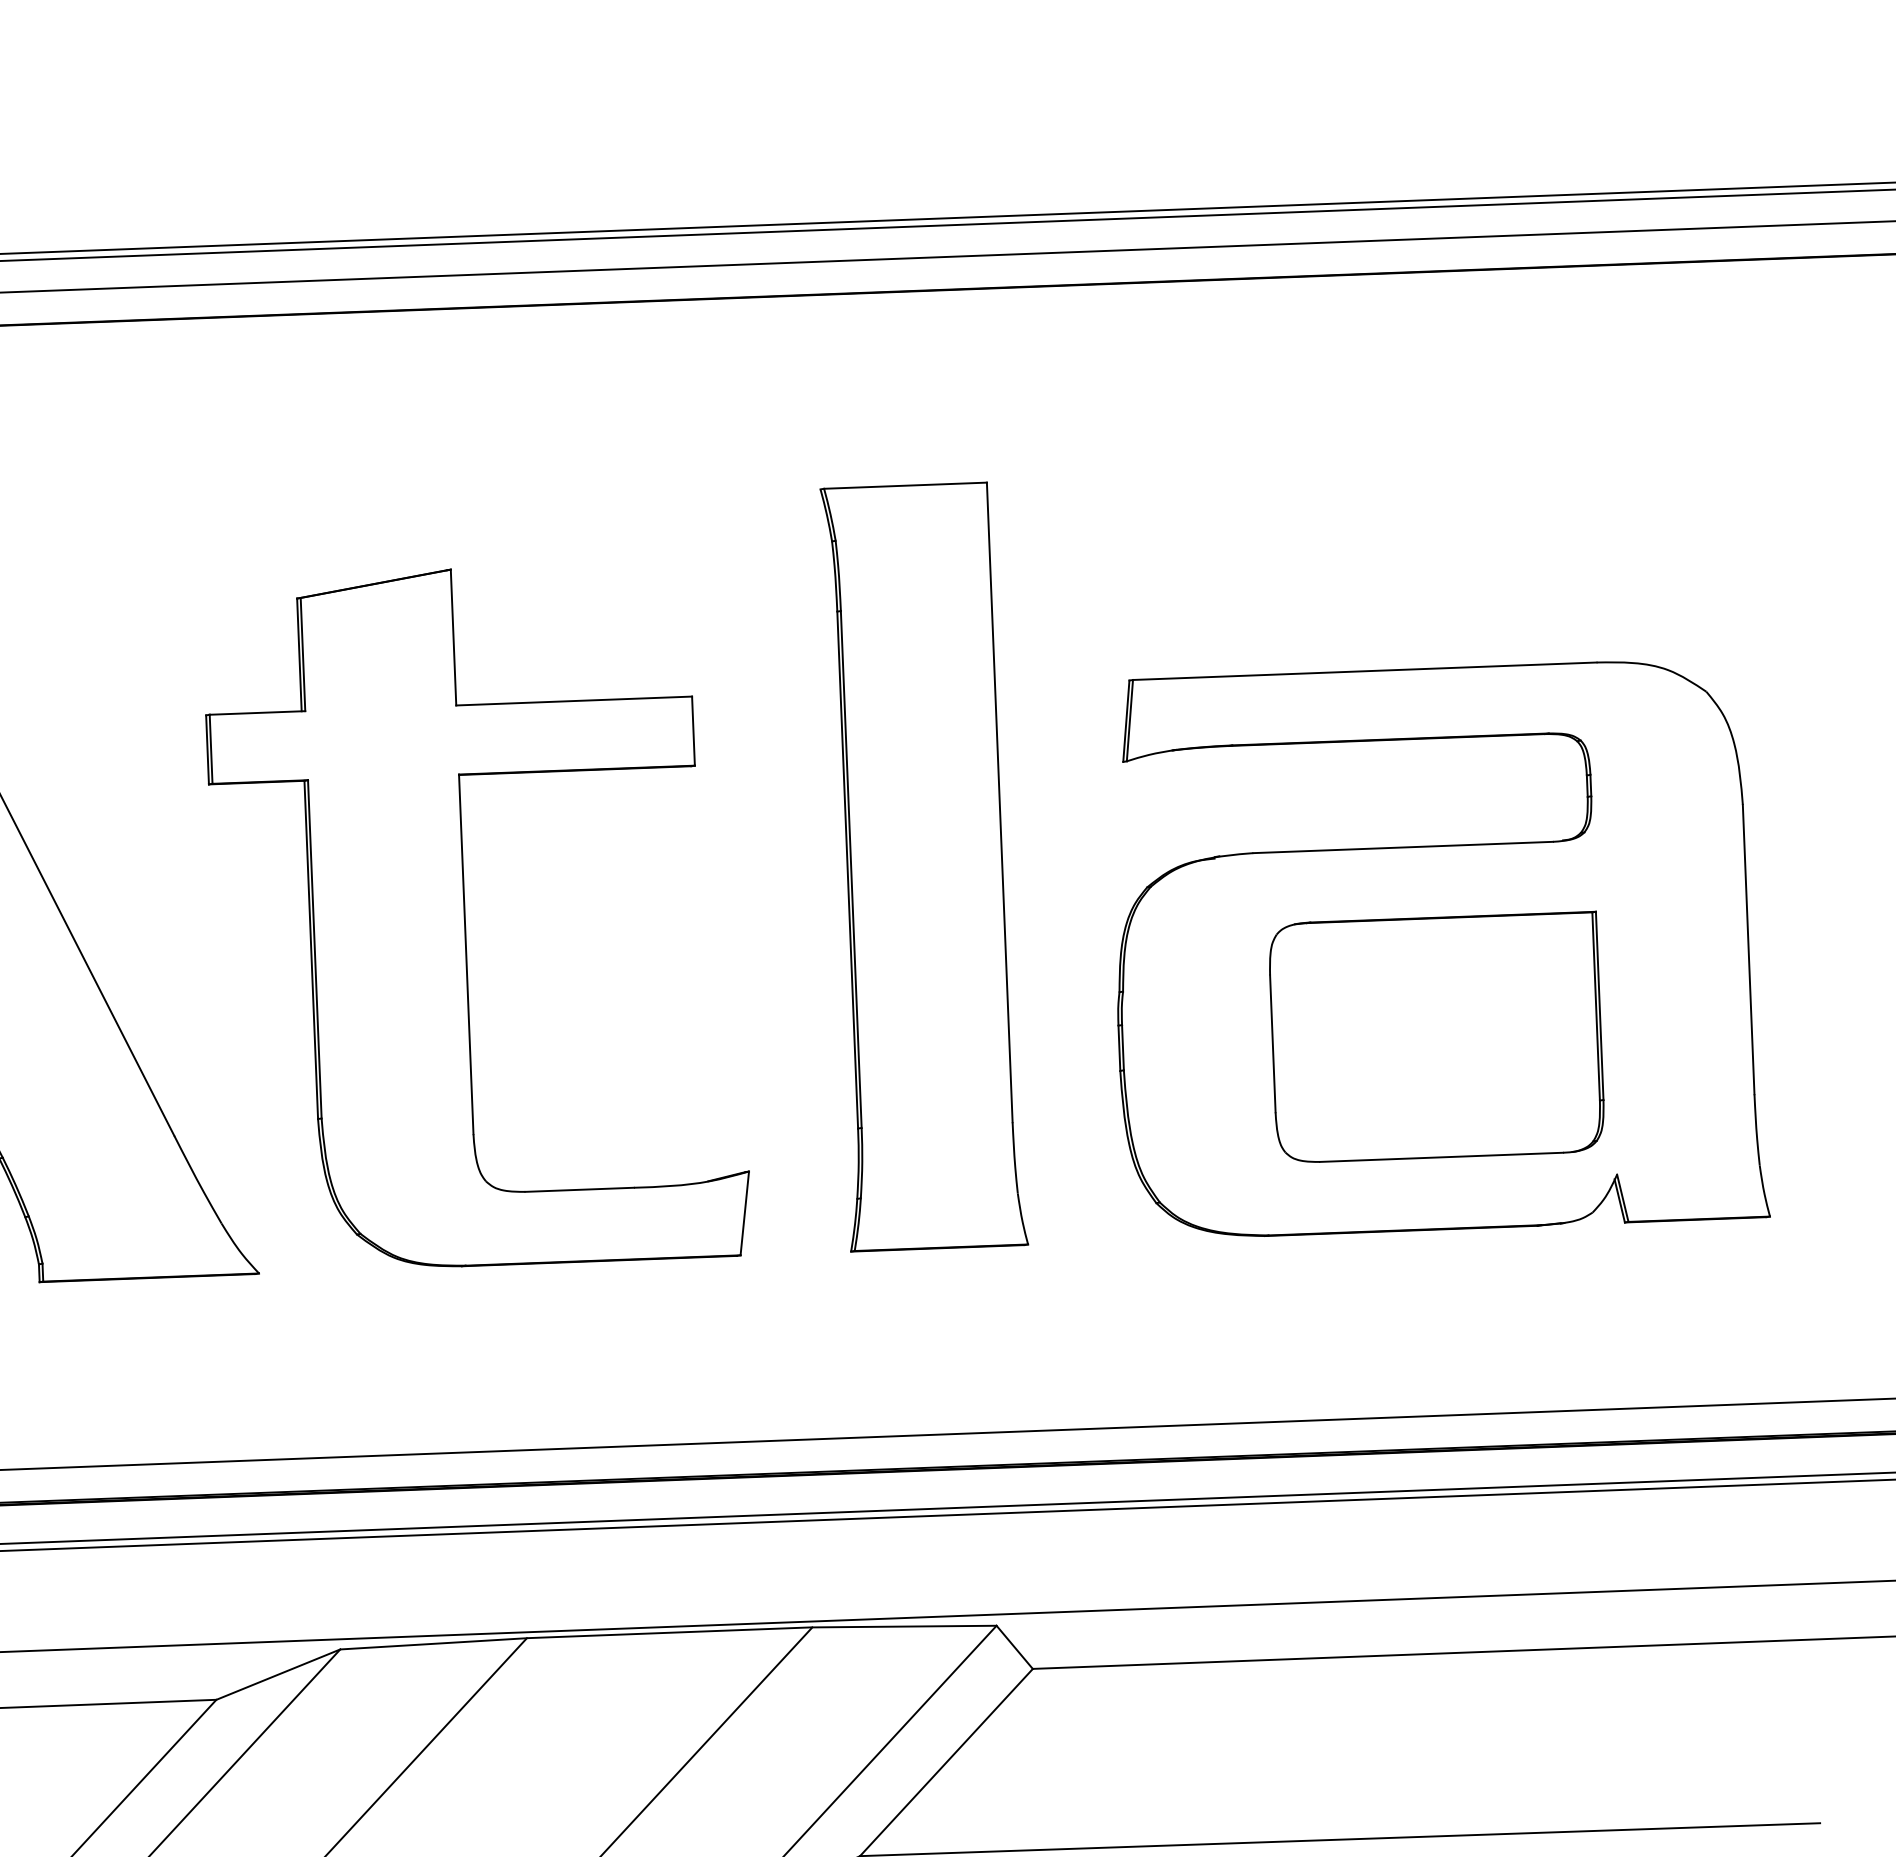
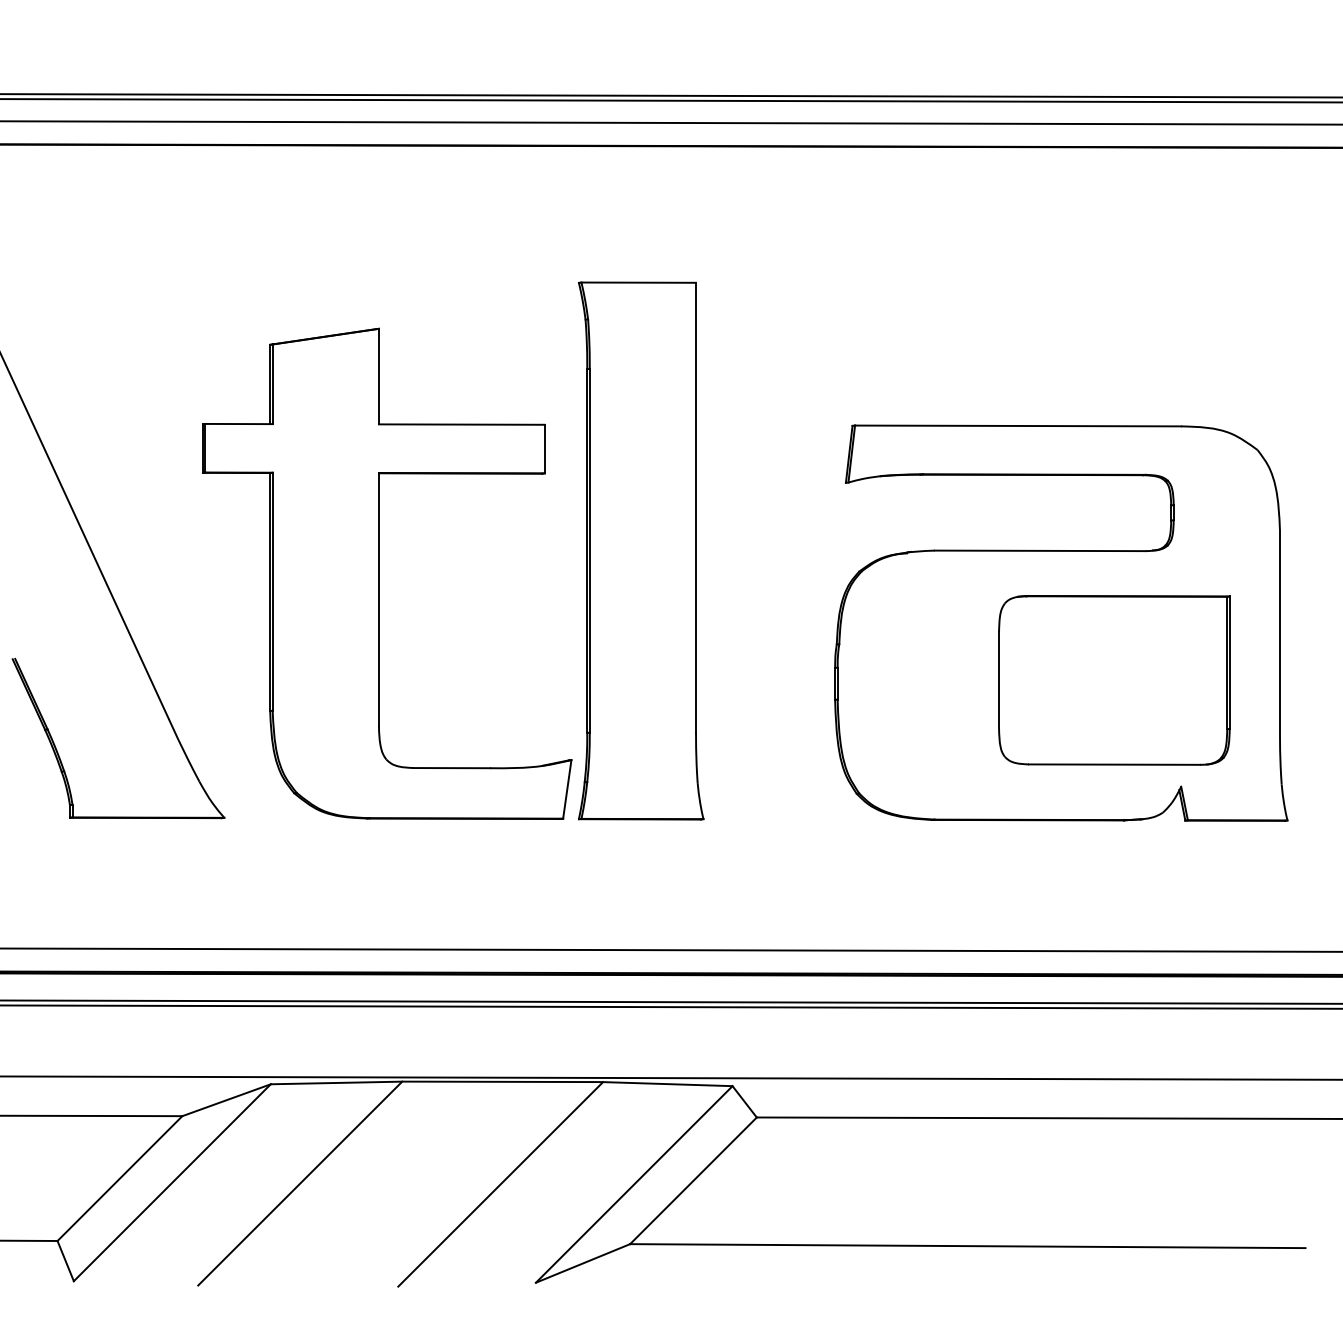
part: (924, 866) -> (641, 550), moved
part: (1436, 1037) -> (1114, 680), moved

